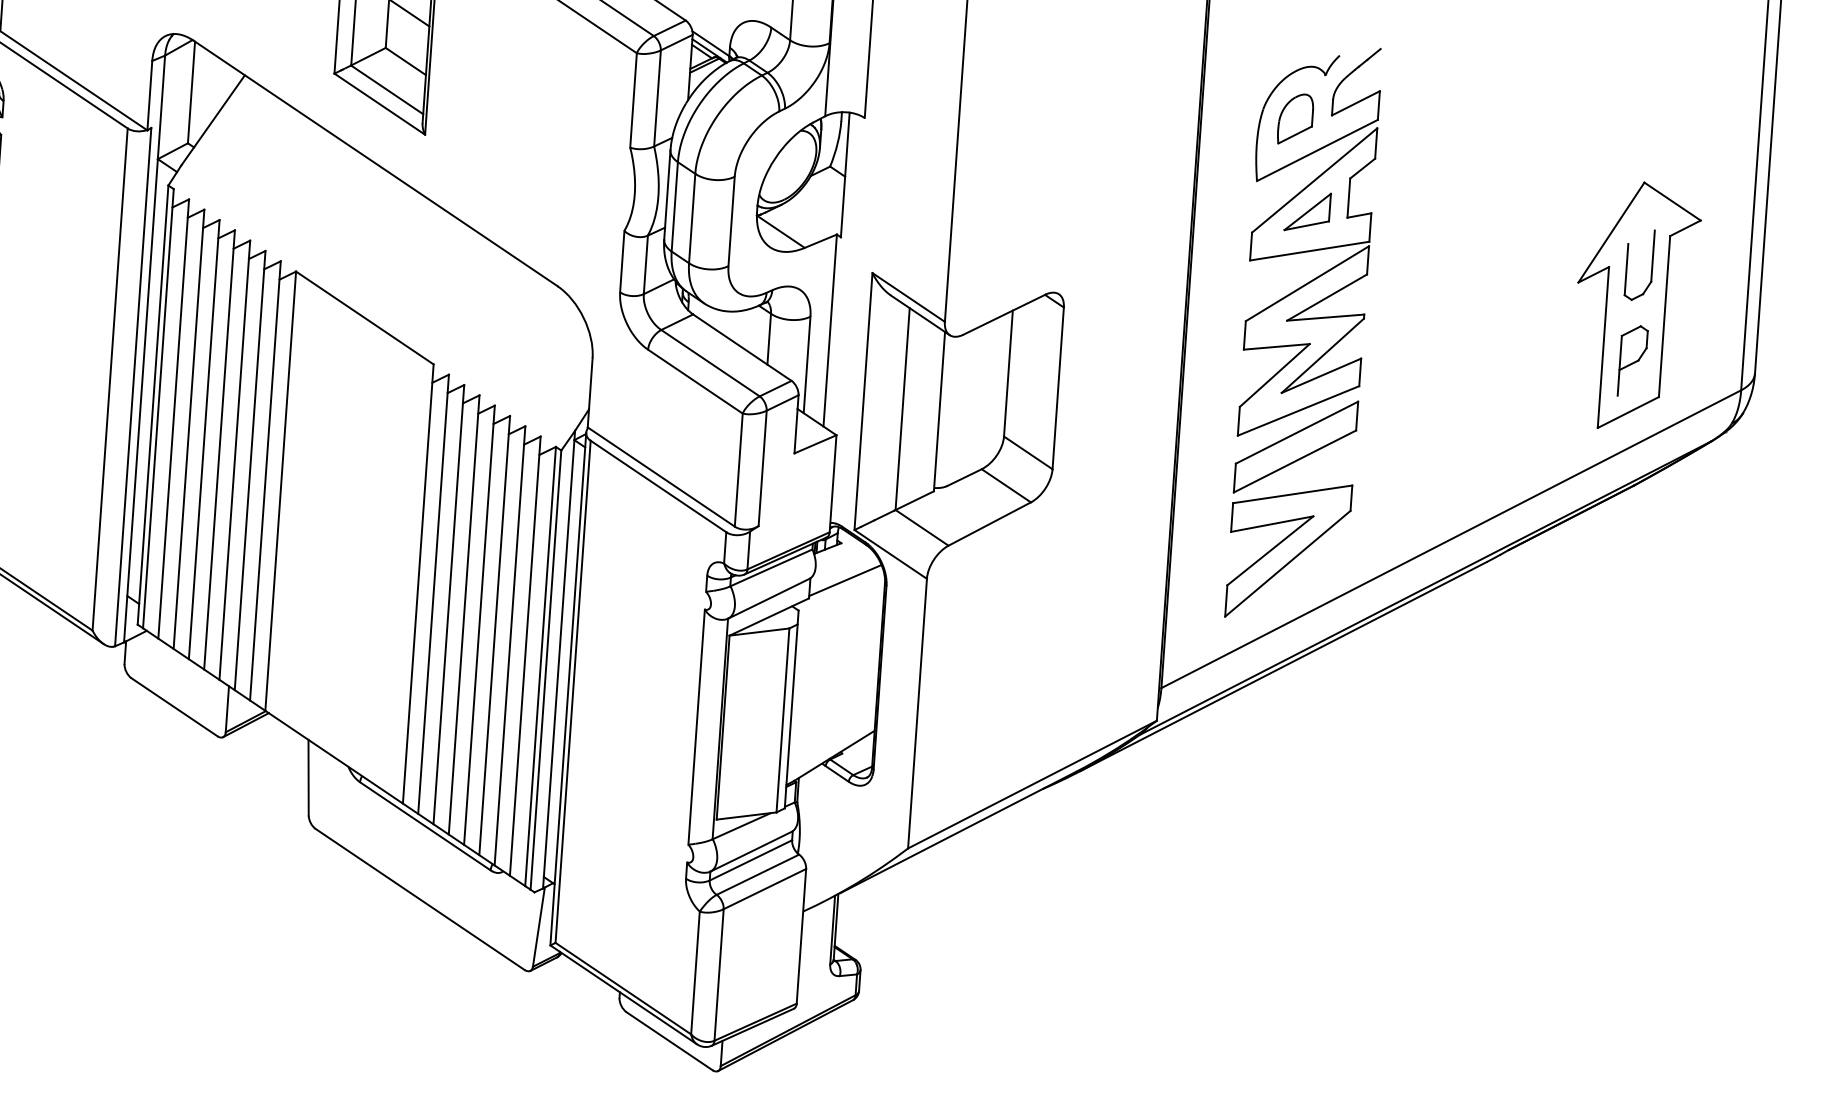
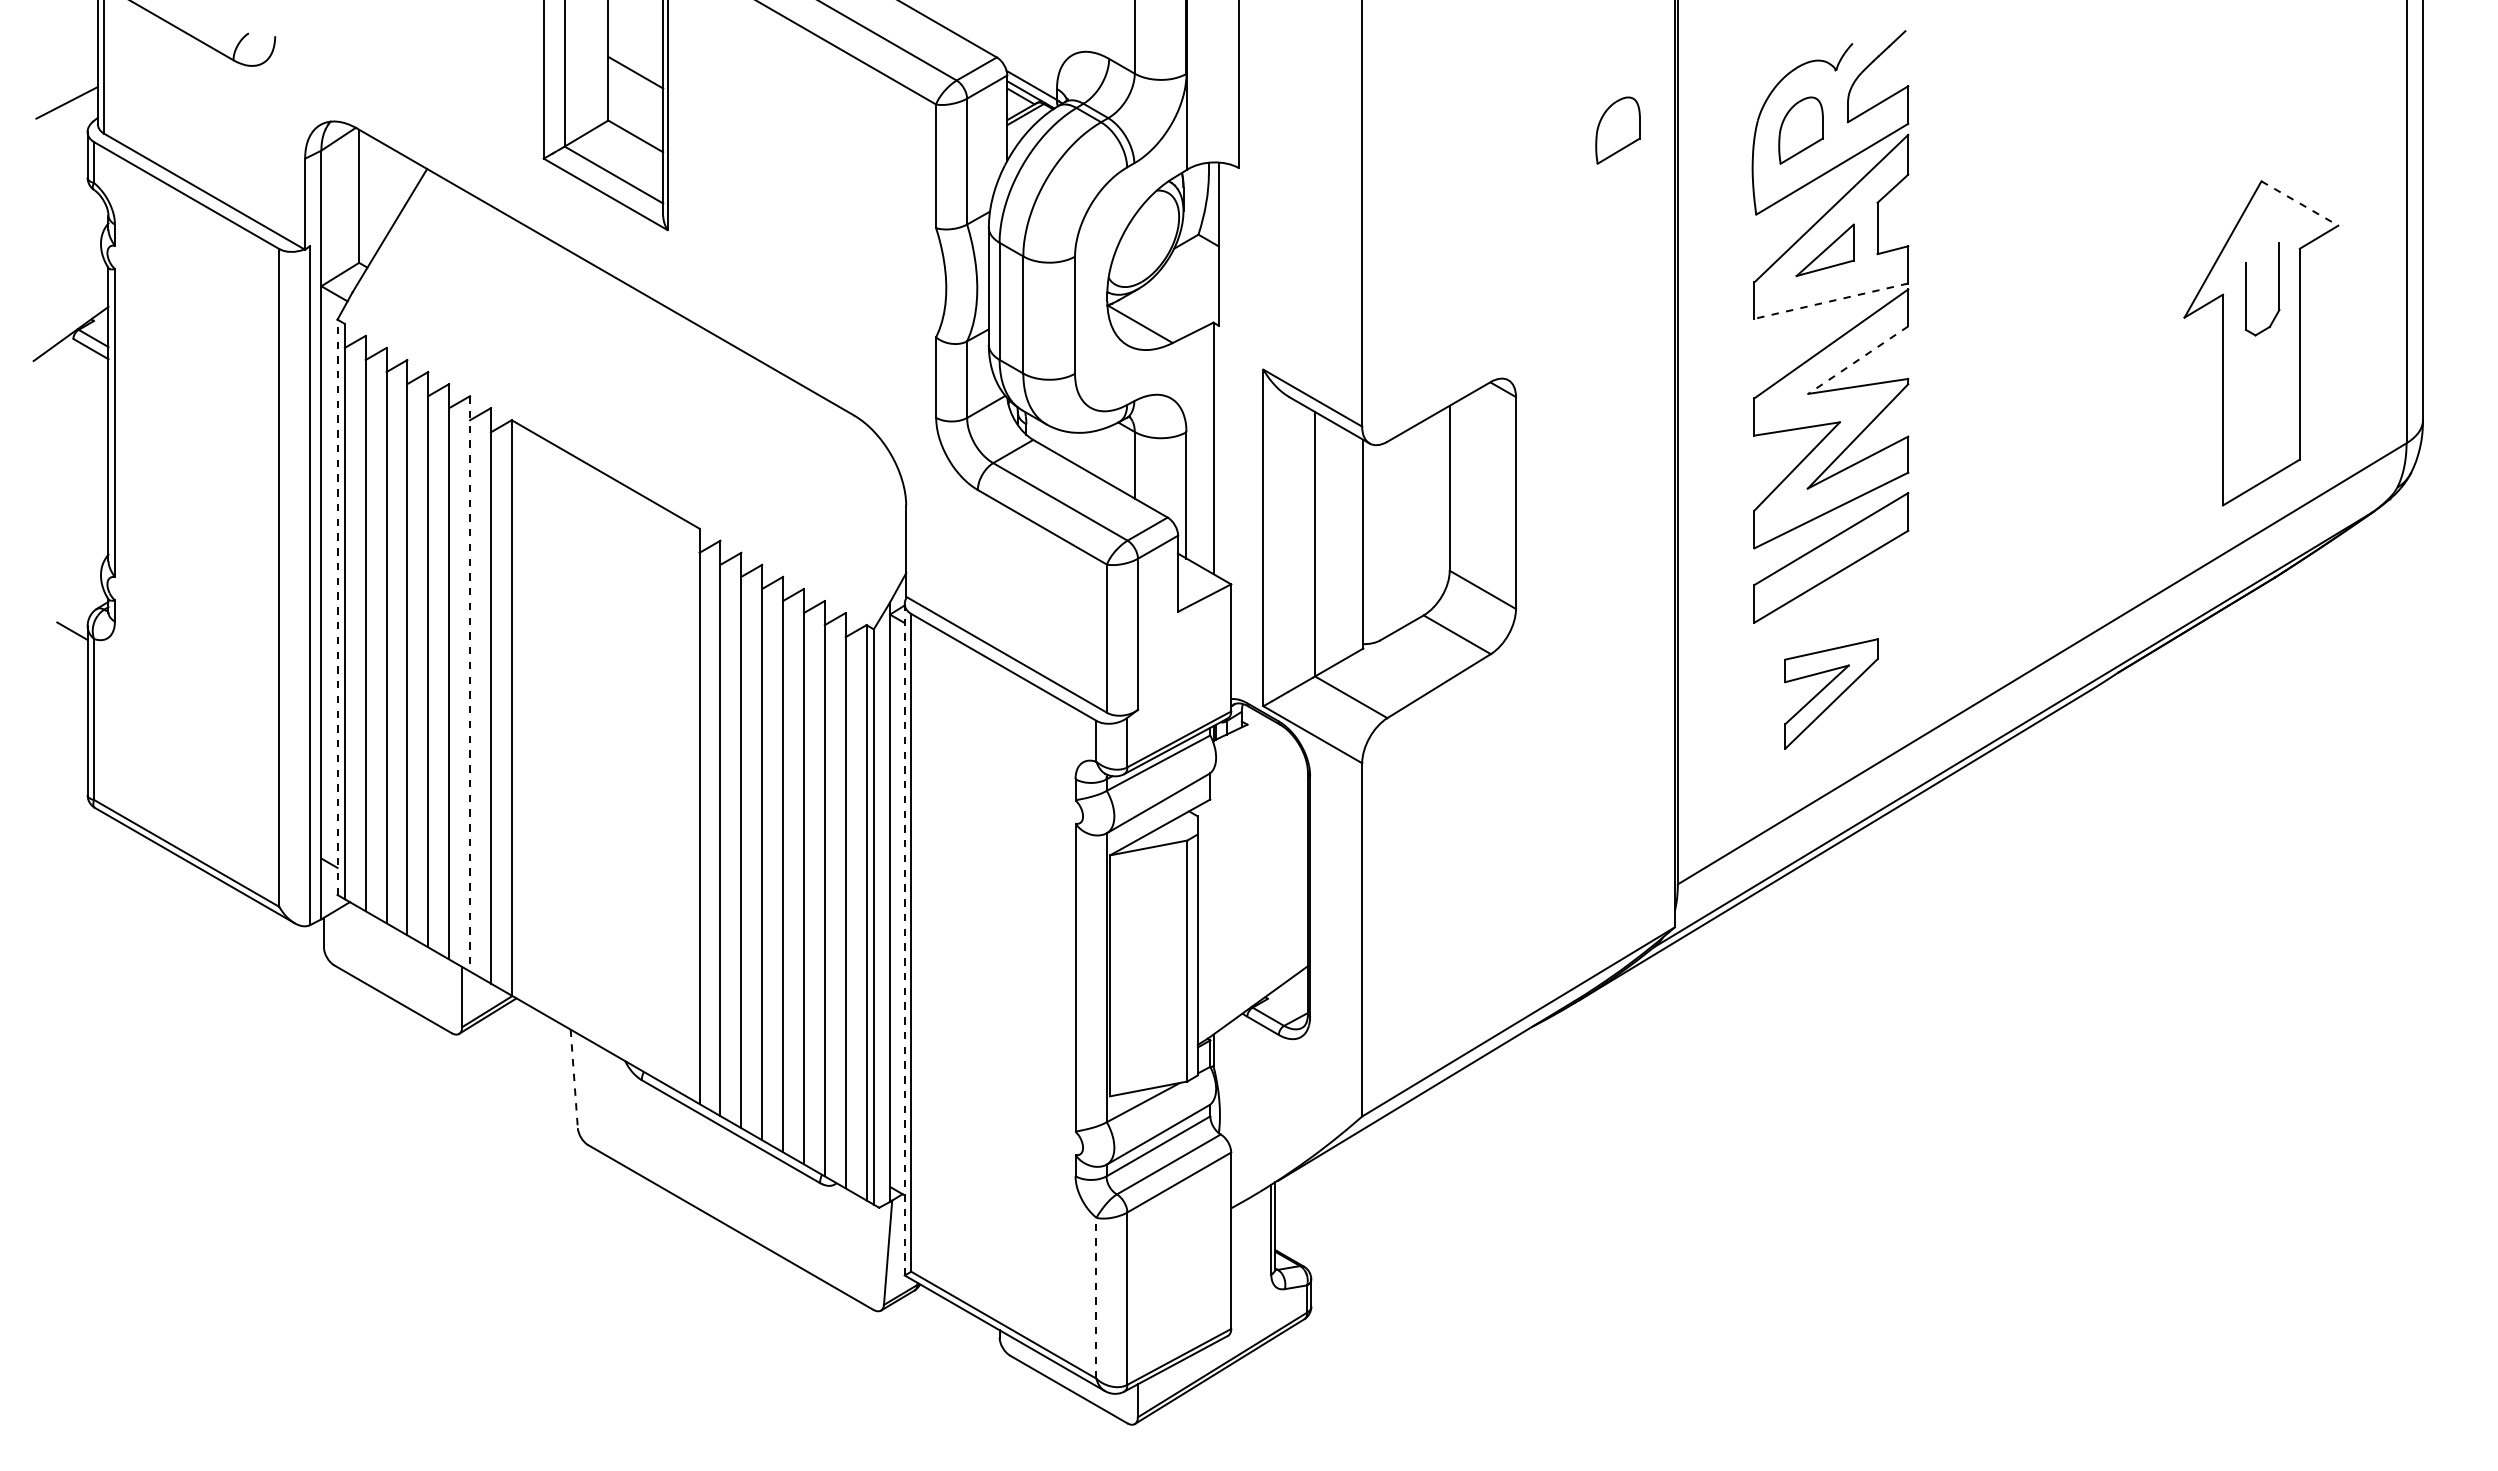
part: (1155, 109) -> (1617, 130), added
line: (1673, 201) -> (2300, 203), solid -> dashed
line: (1309, 251) -> (1831, 301), solid -> dashed
line: (1326, 297) -> (1857, 360), solid -> dashed
part: (1632, 361) -> (2262, 415), removed
line: (153, 405) -> (337, 607), solid -> dashed
line: (250, 470) -> (470, 683), solid -> dashed
part: (1288, 550) -> (1831, 693), size x0.6
line: (844, 580) -> (1255, 772), removed
line: (568, 688) -> (904, 939), solid -> dashed
line: (308, 778) -> (574, 1079), solid -> dashed
line: (695, 972) -> (1096, 1297), solid -> dashed

